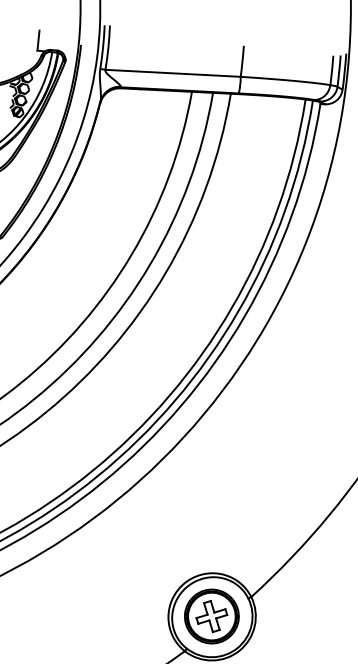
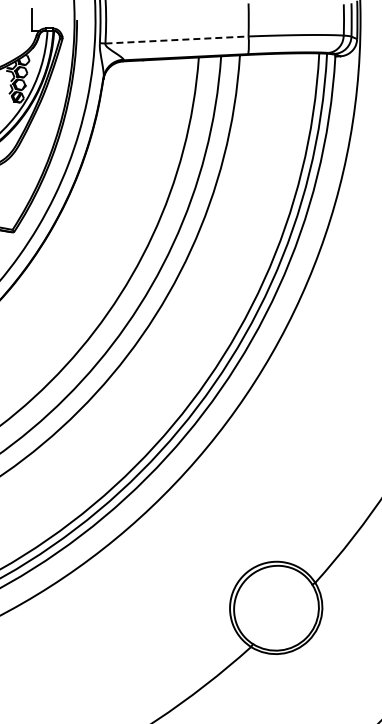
line: (172, 73) -> (176, 40), solid -> dashed
part: (211, 616) -> (275, 607), removed

